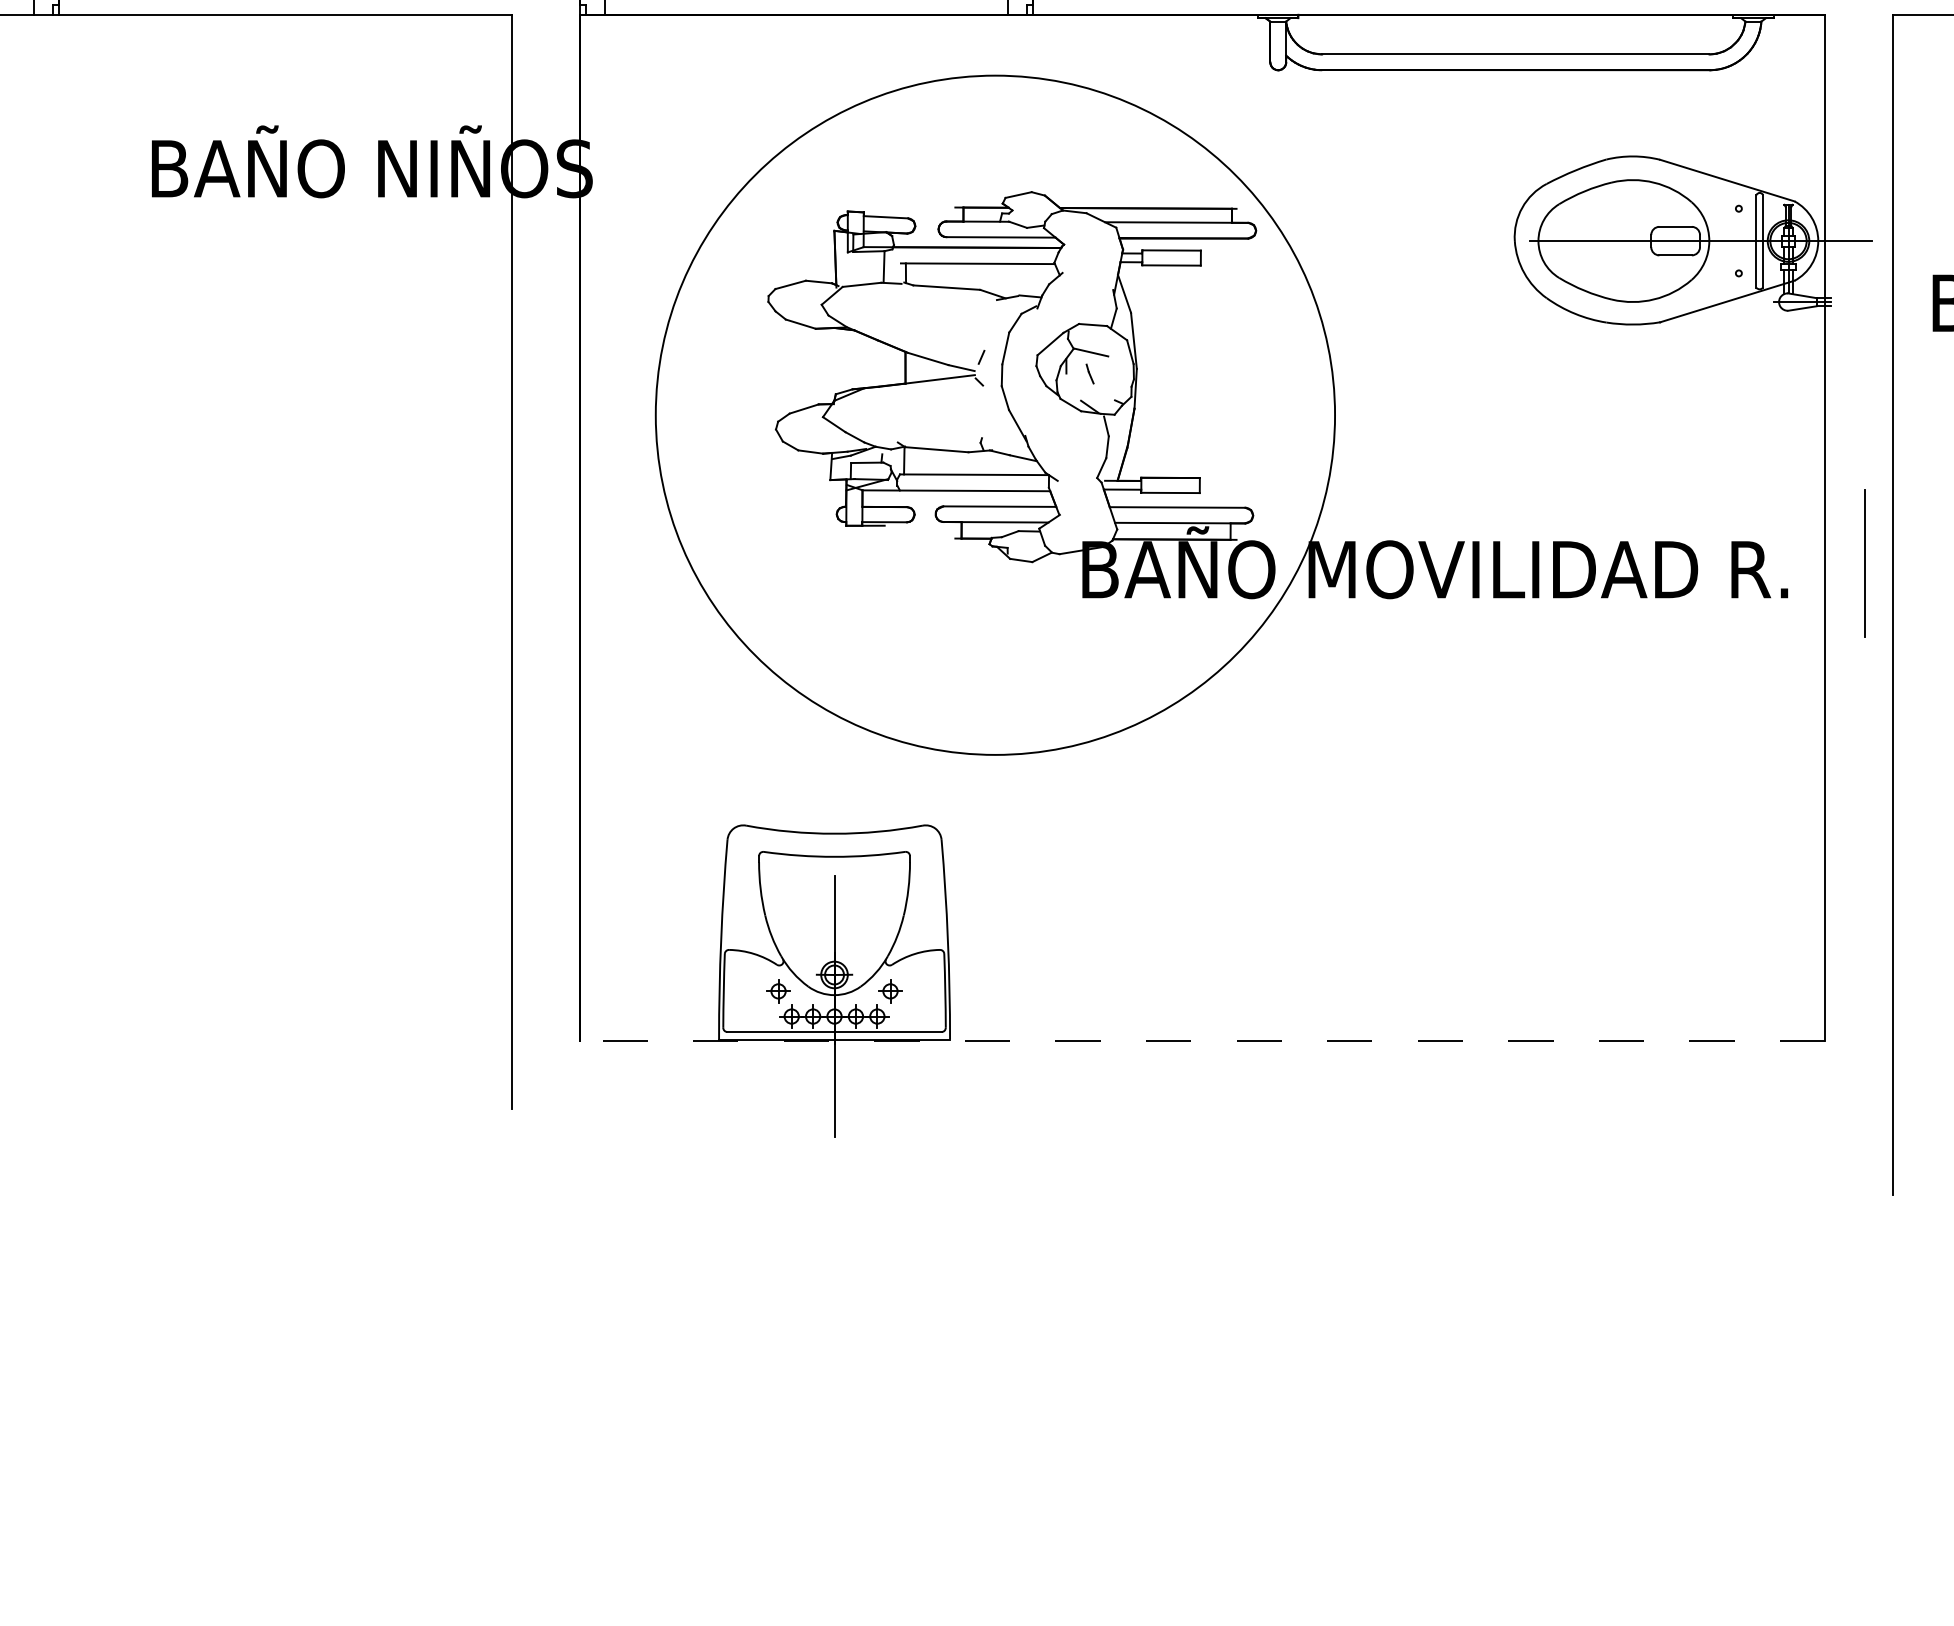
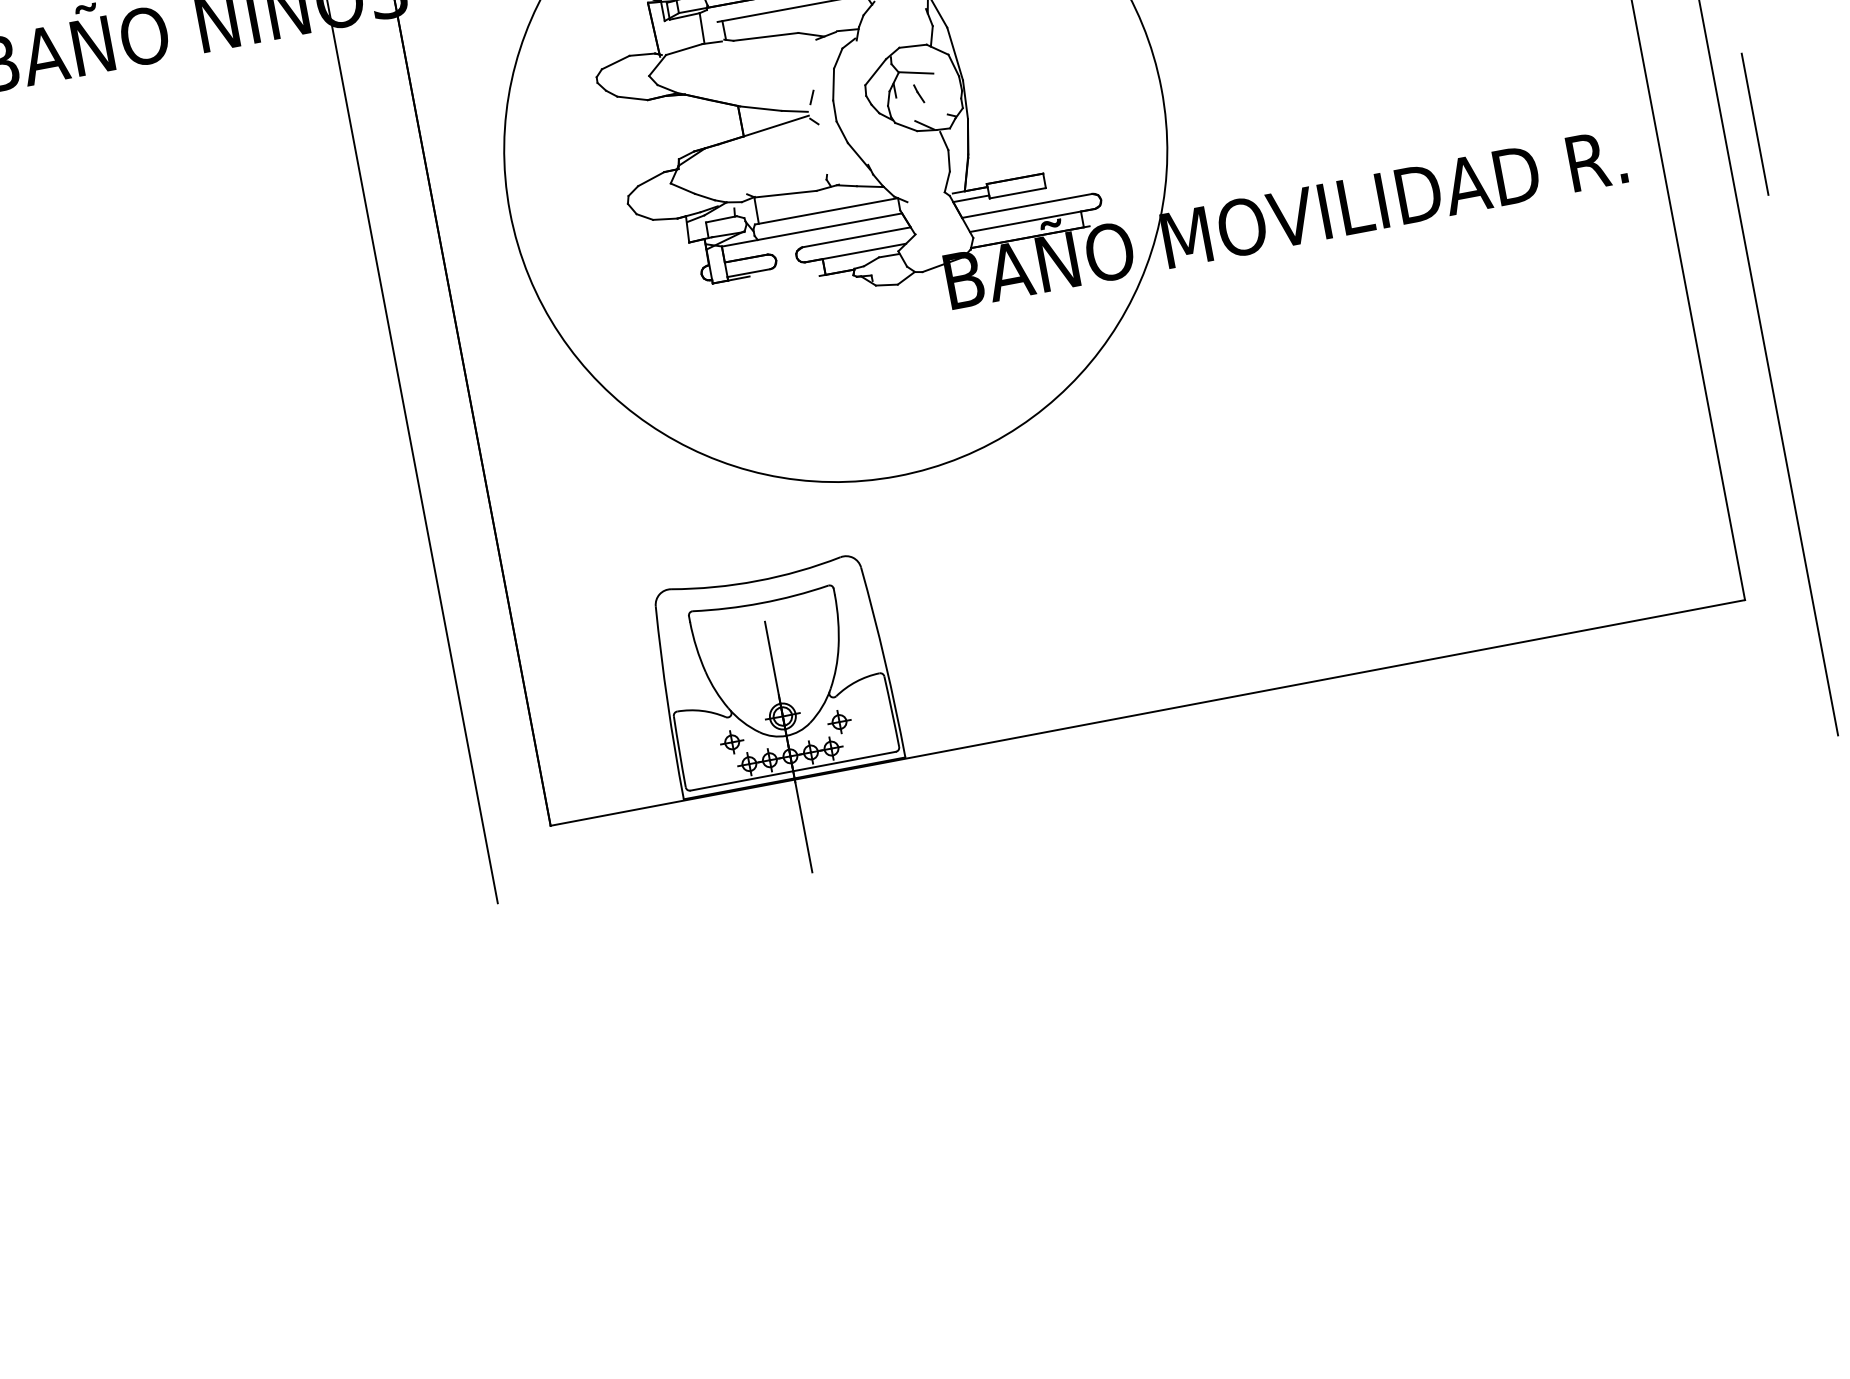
line: (1864, 563) -> (1754, 124), moved
line: (1202, 1040) -> (1147, 712), dashed -> solid

